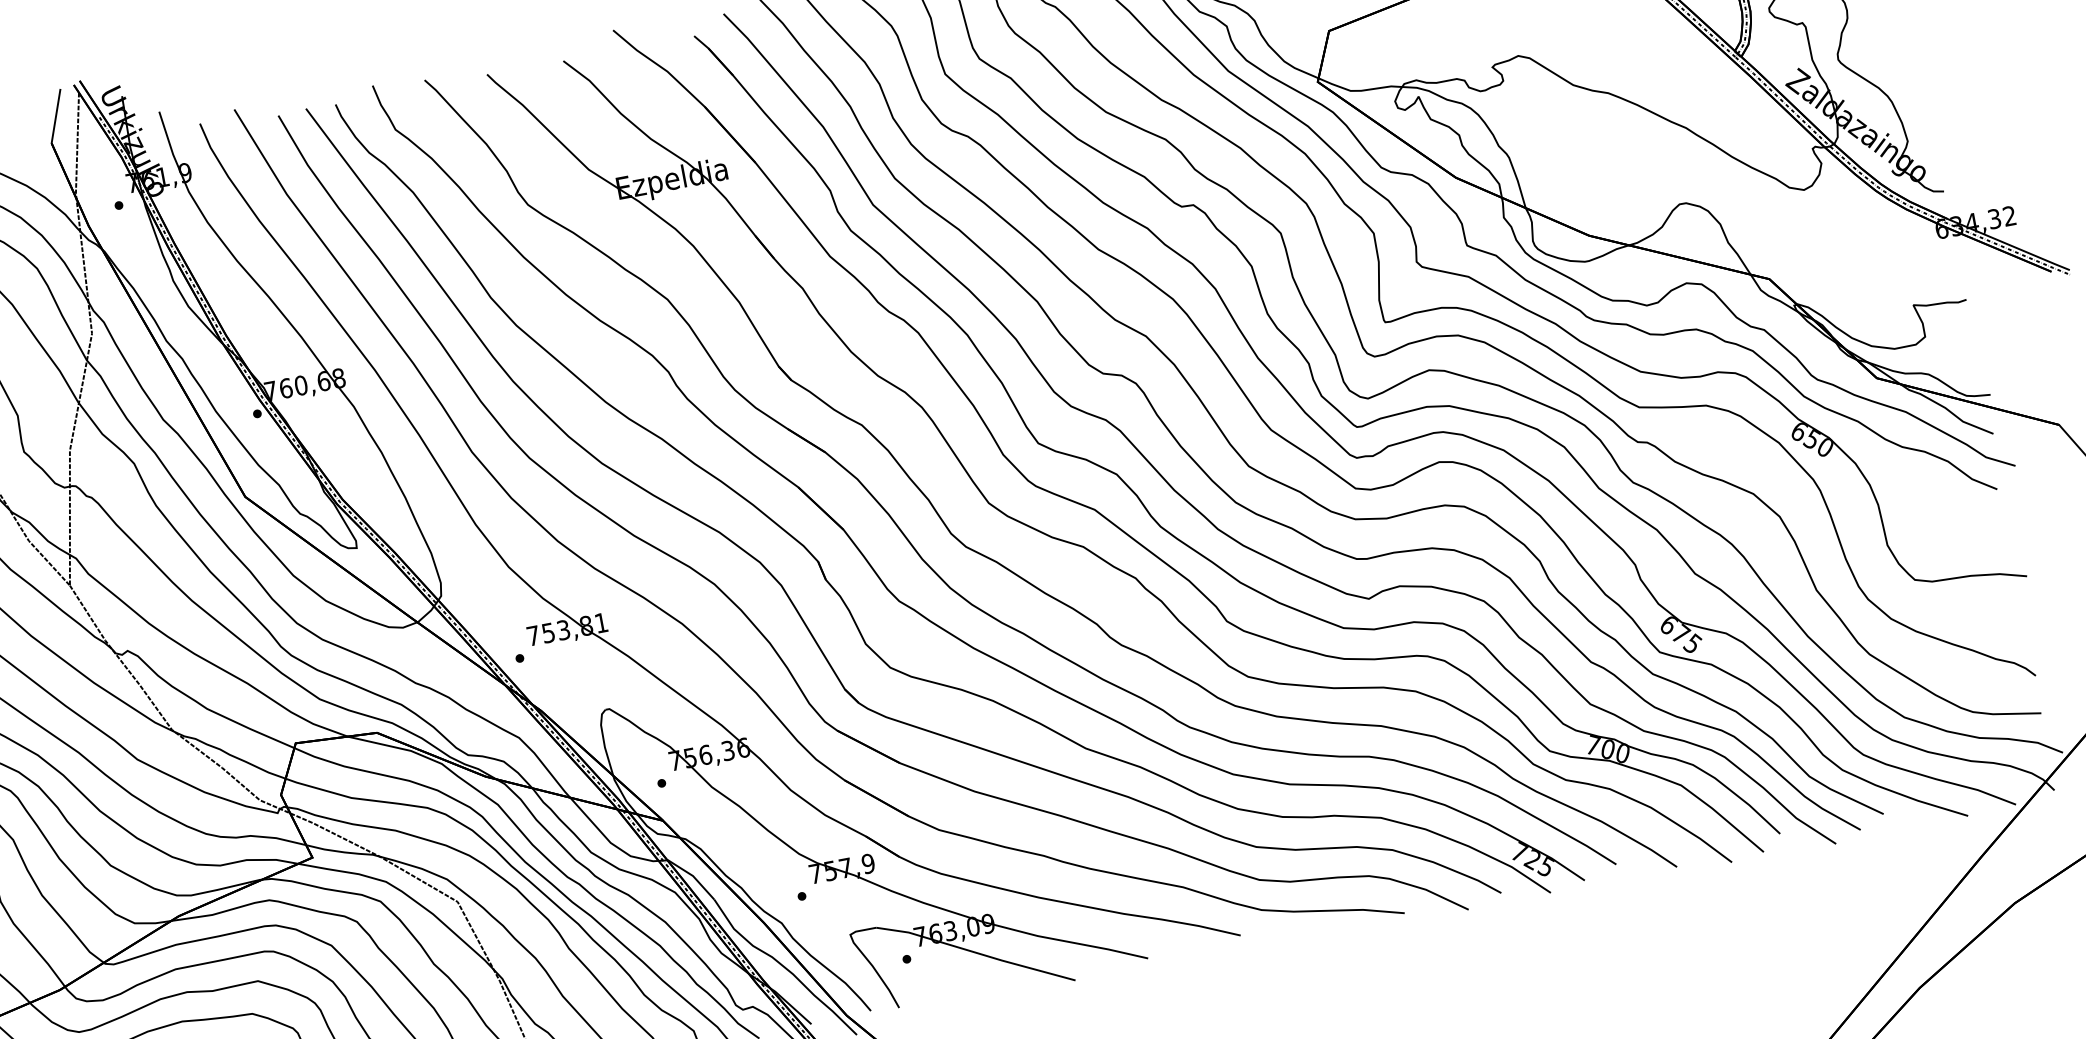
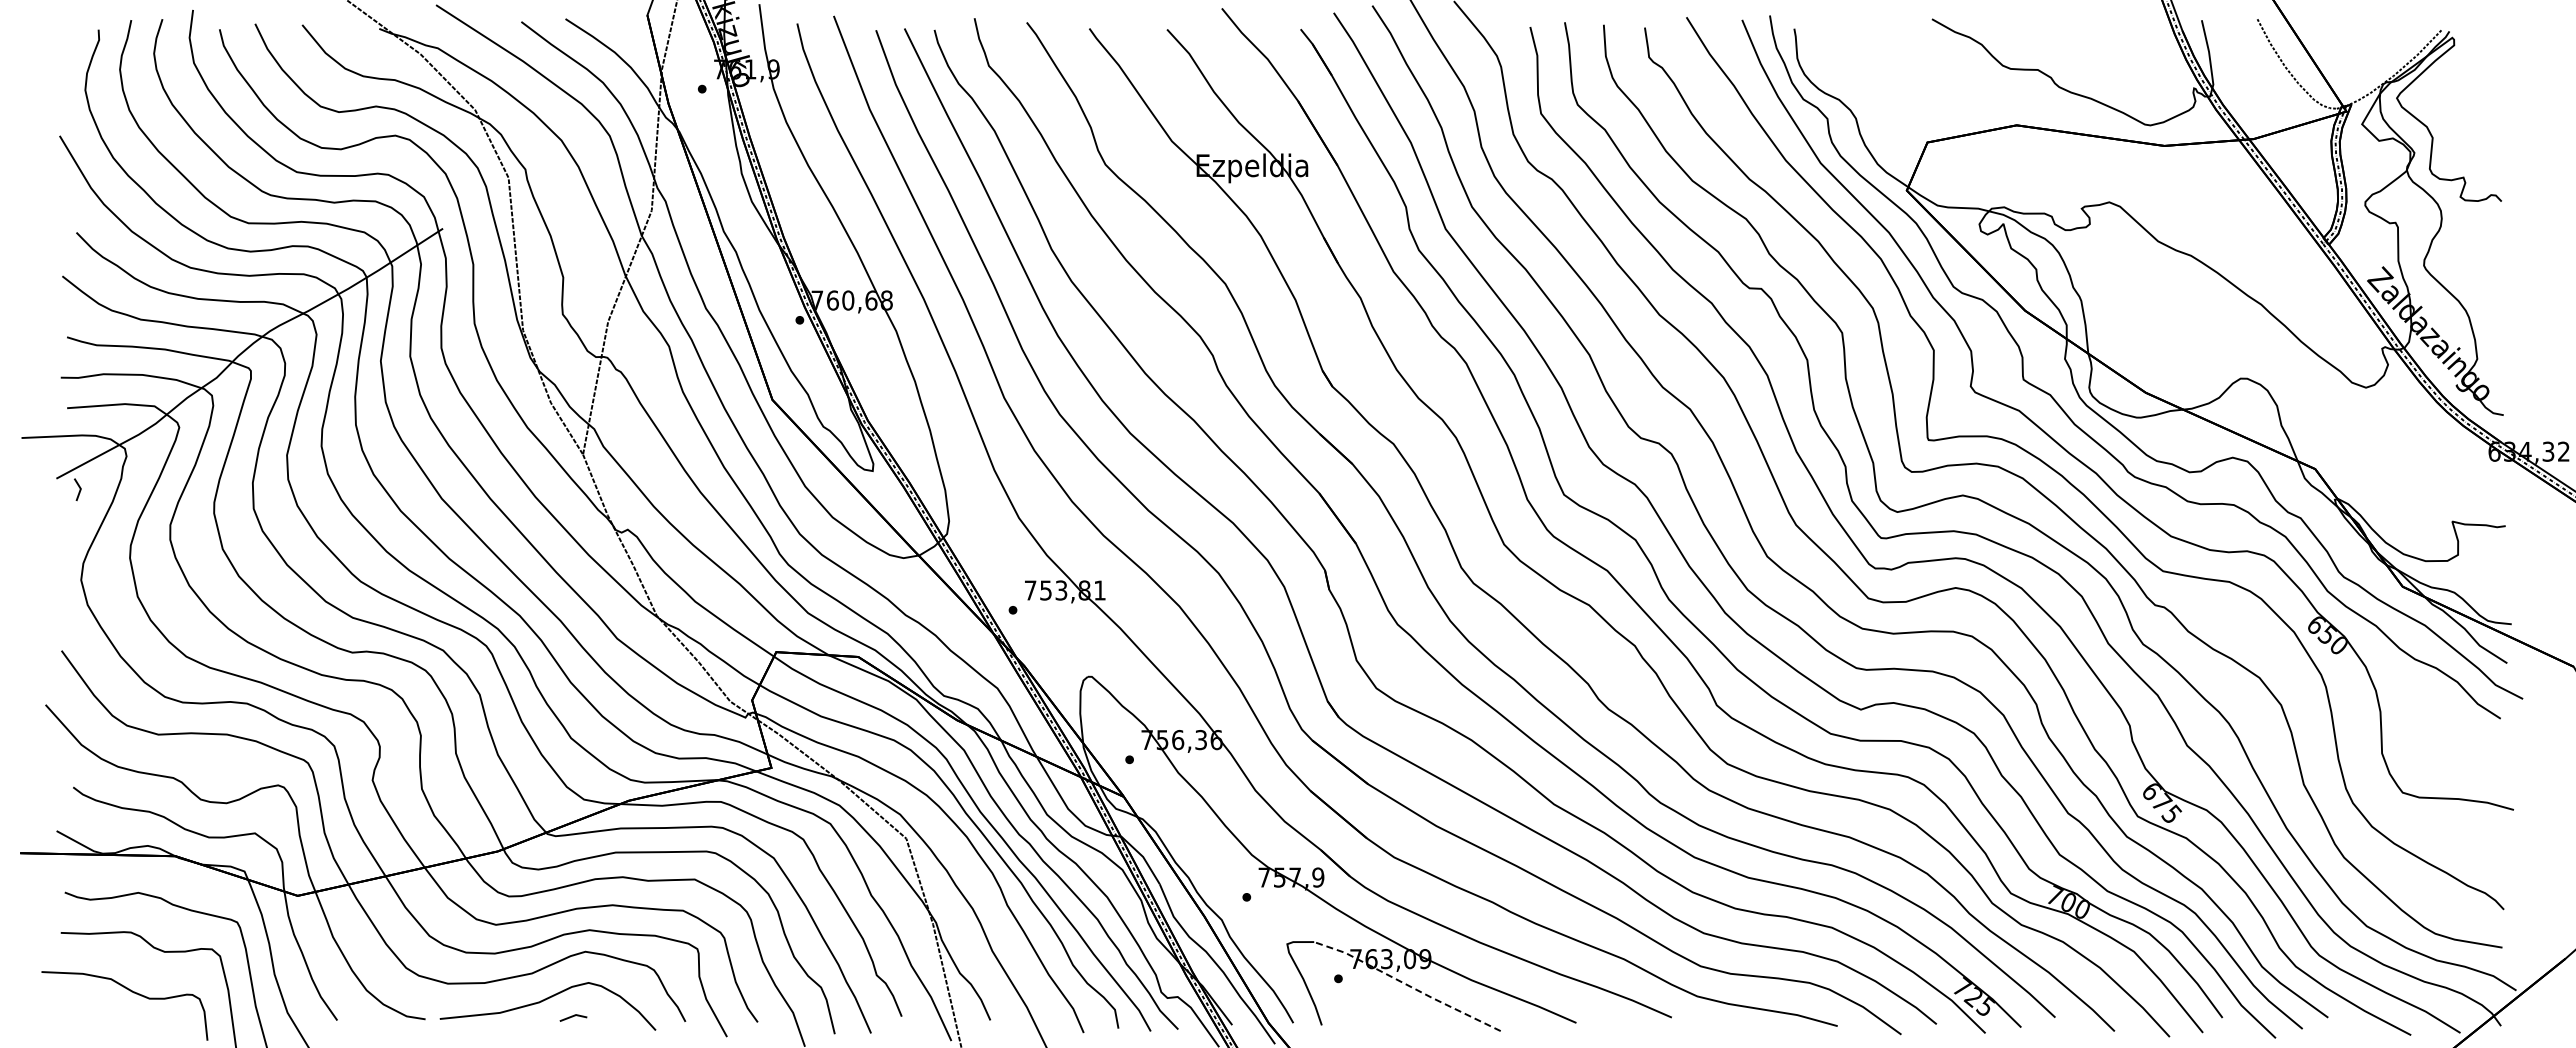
line: (976, 952) -> (1408, 985), solid -> dashed

